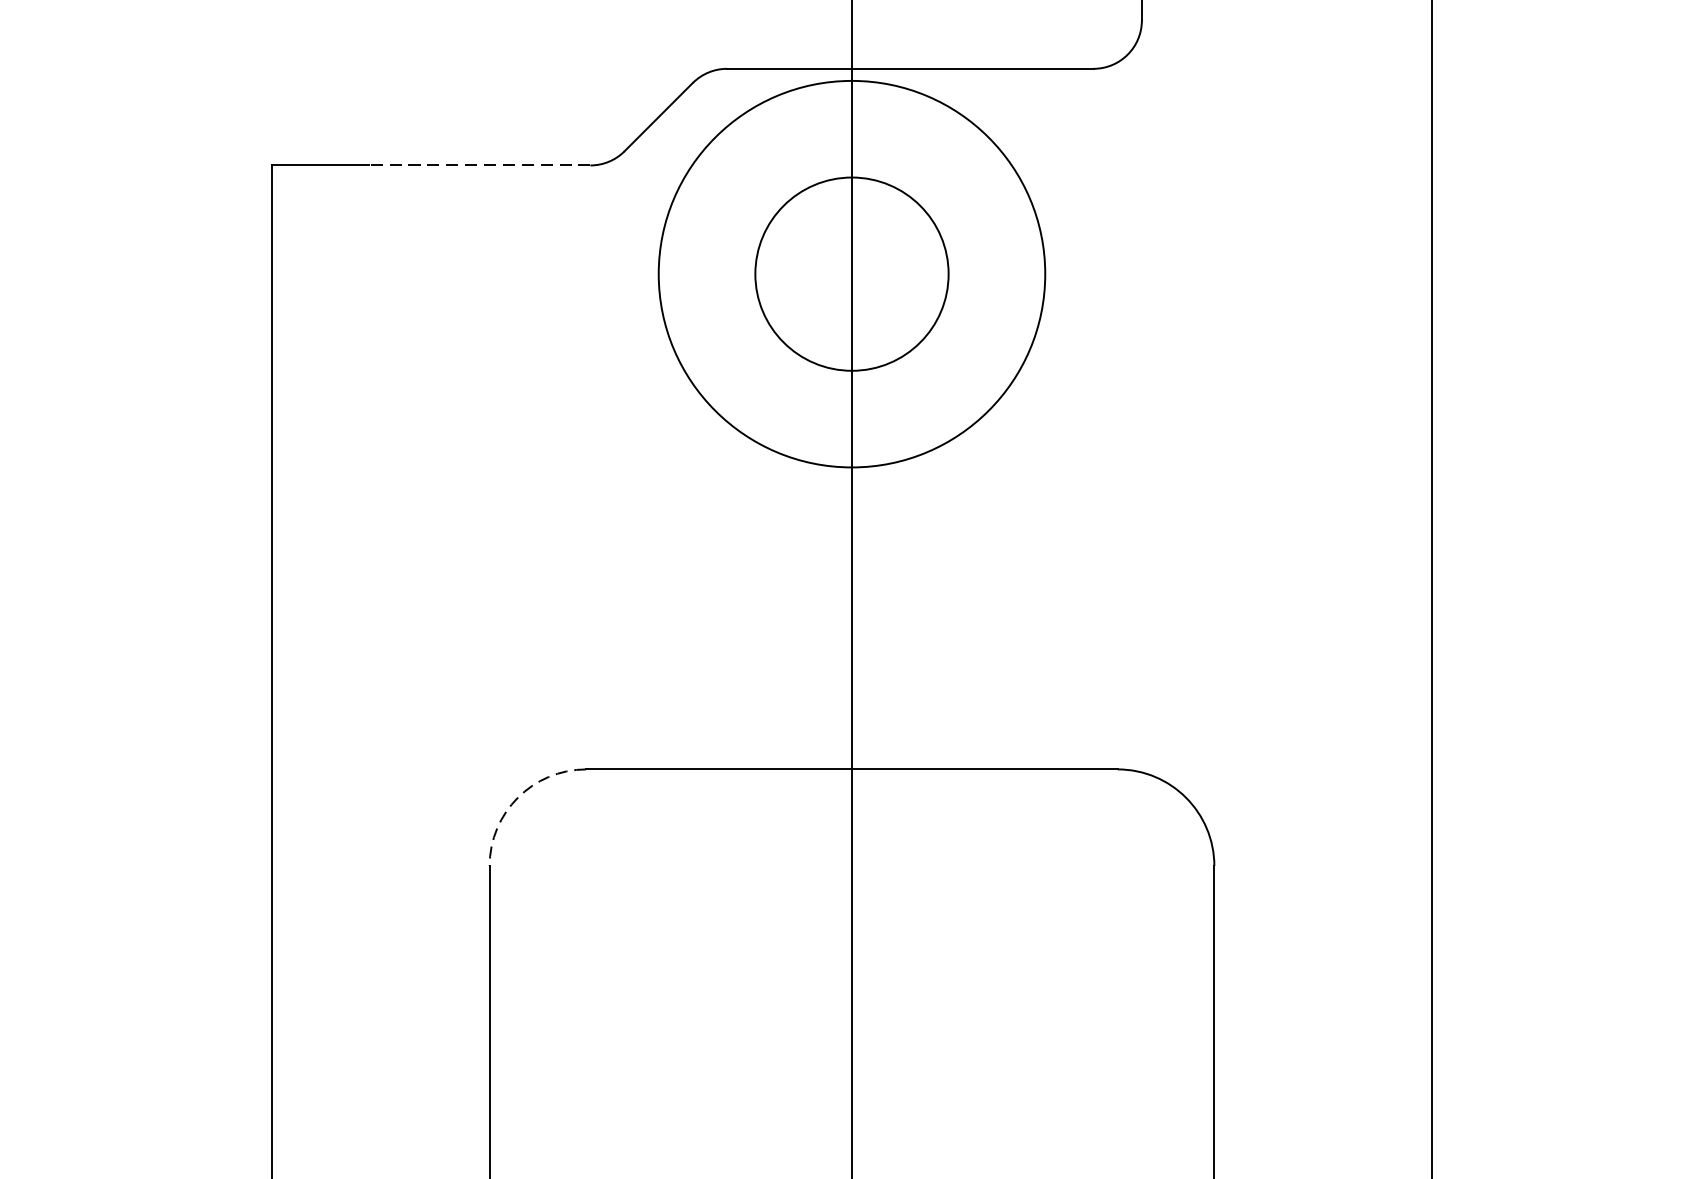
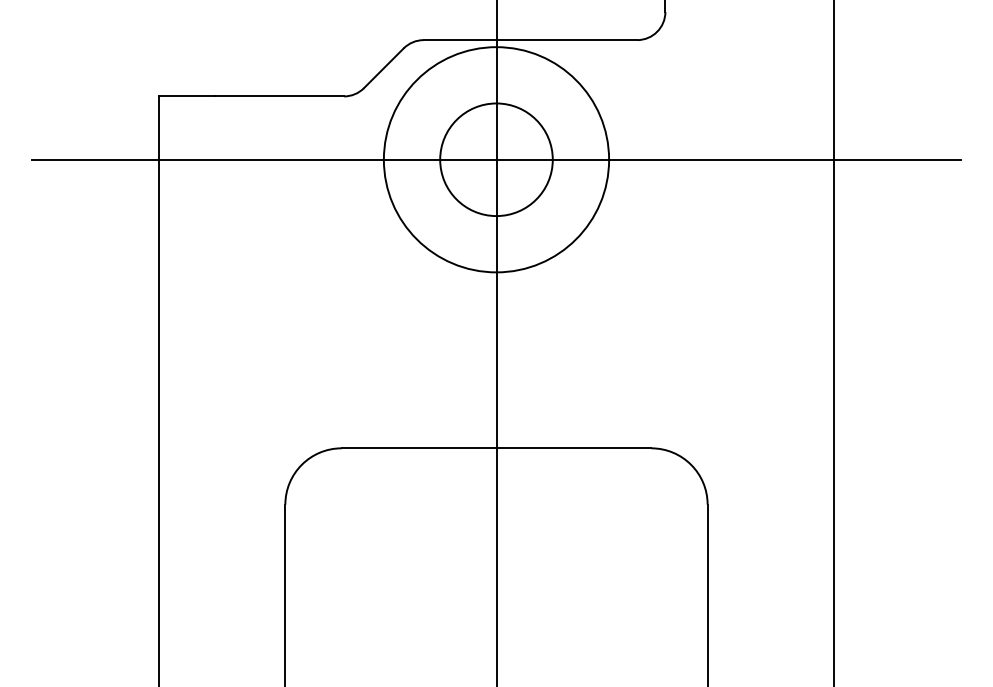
line: (479, 165) -> (279, 96), dashed -> solid
line: (852, 273) -> (496, 159), added
arc: (517, 797) -> (301, 464), dashed -> solid

